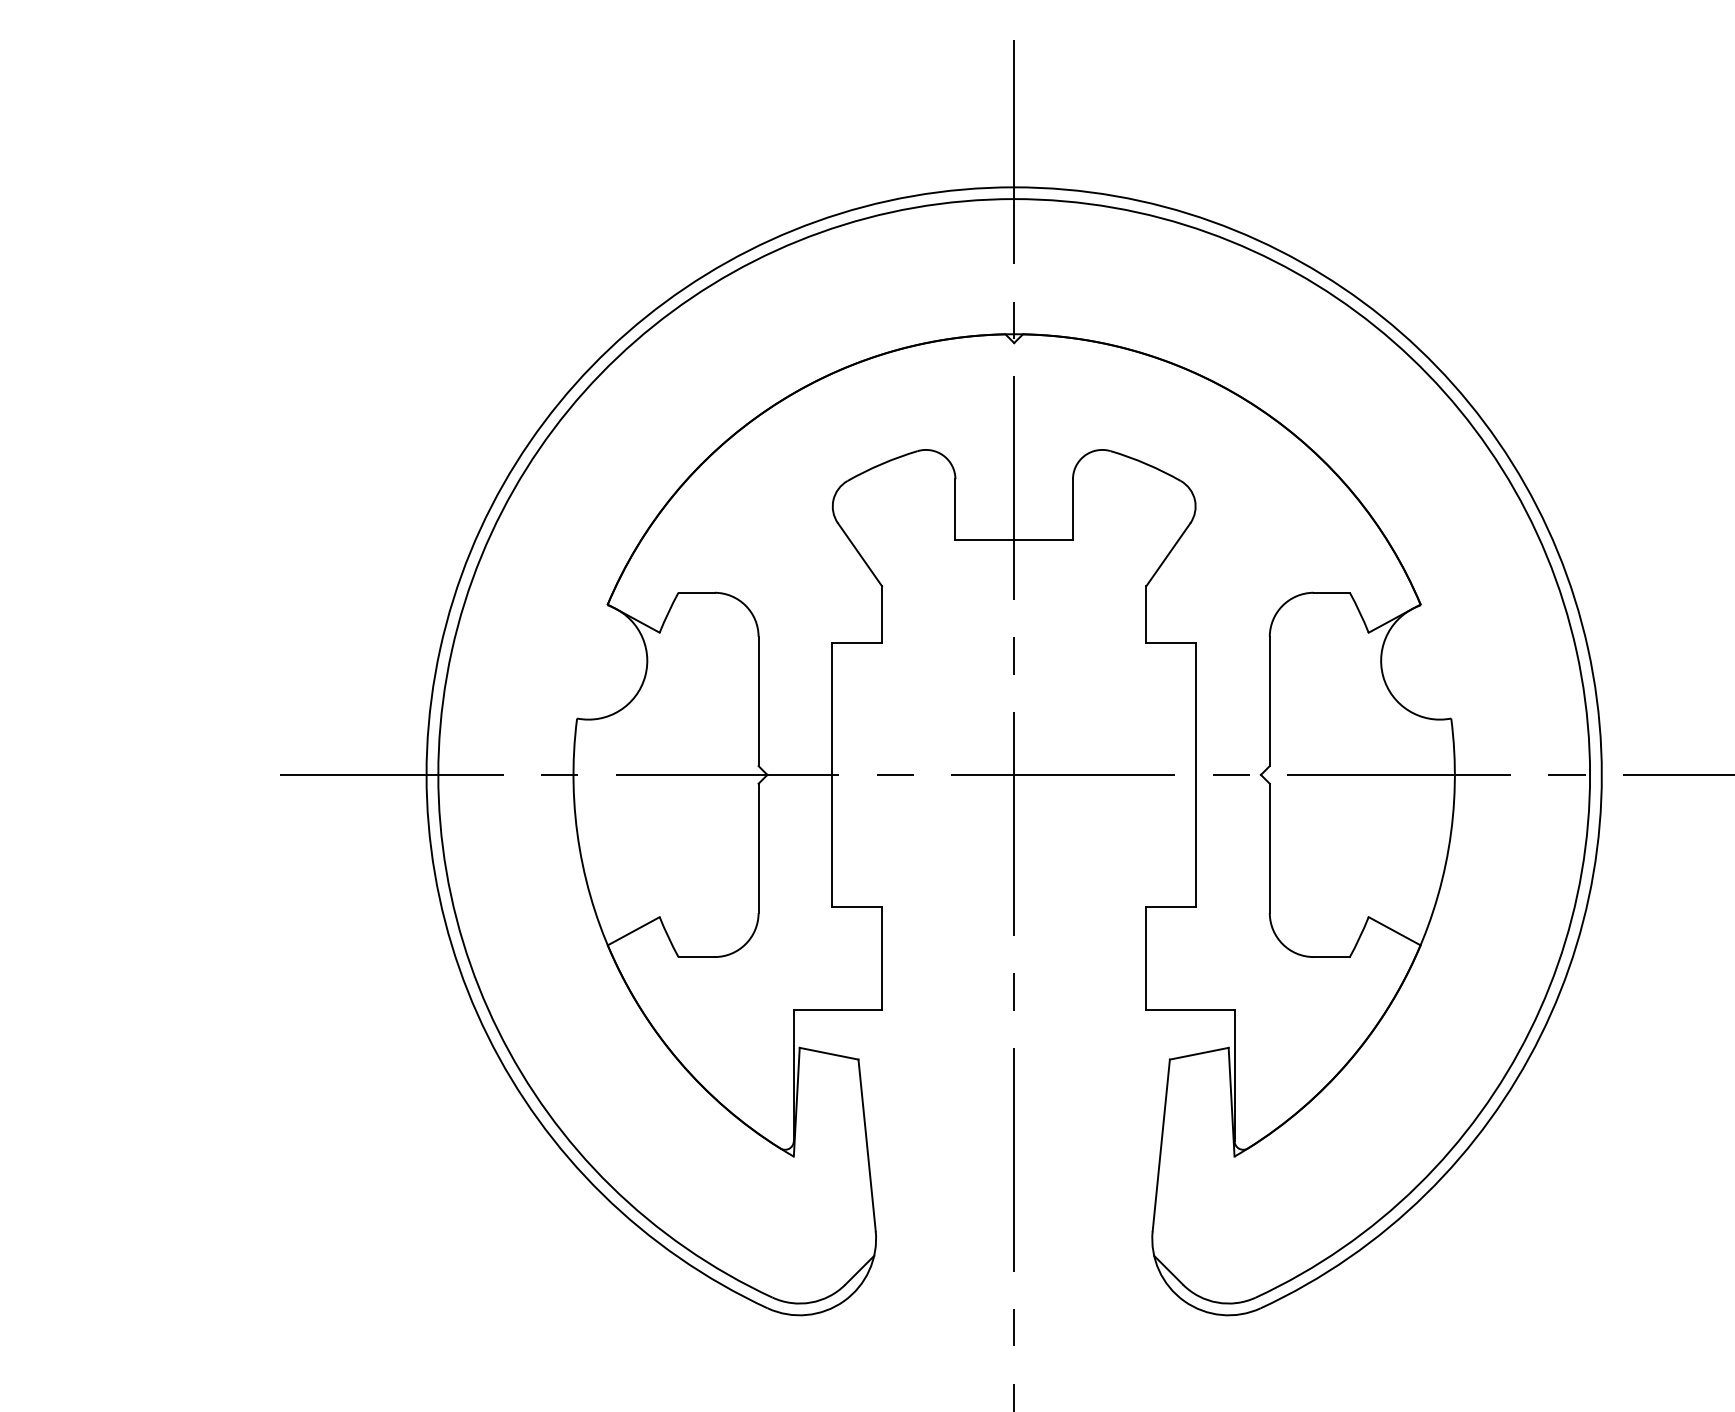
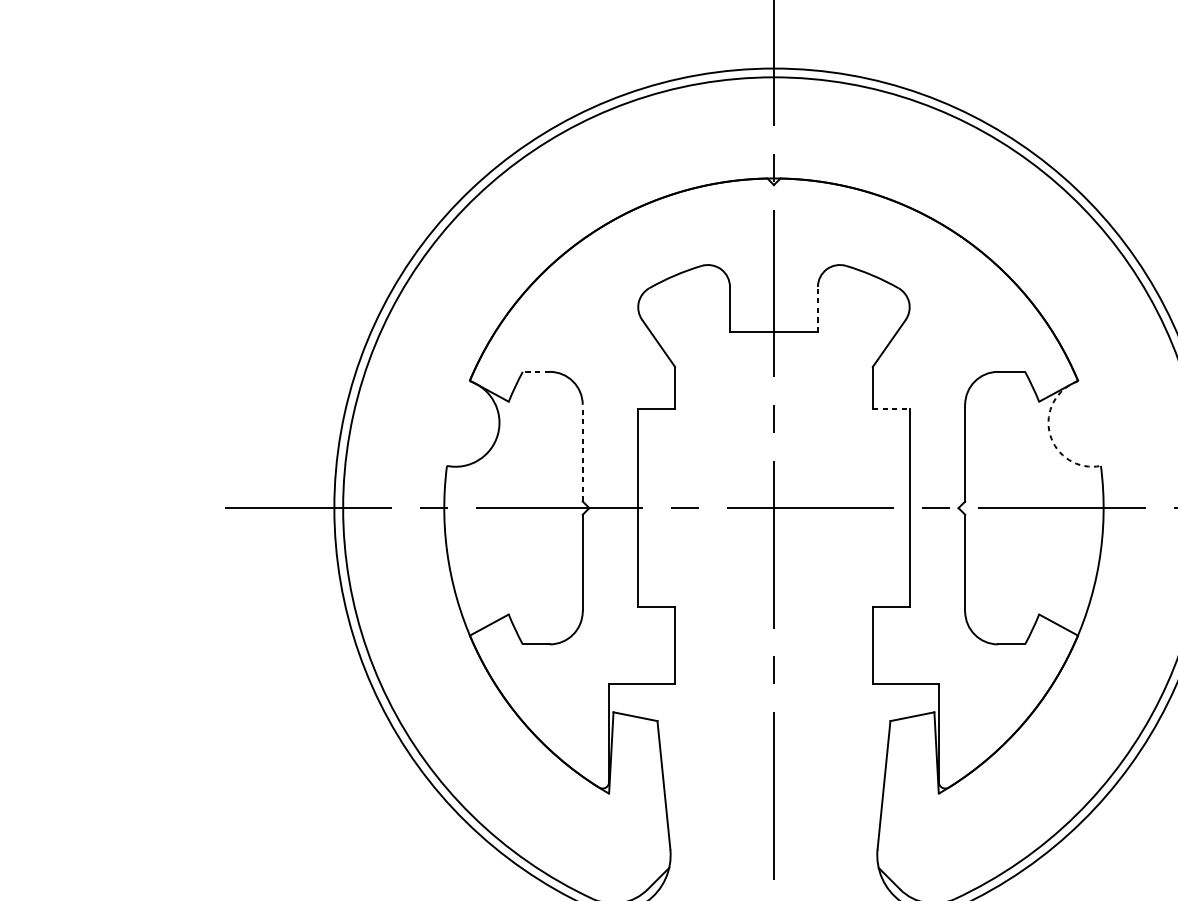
line: (1072, 509) -> (817, 309), solid -> dashed
line: (696, 592) -> (536, 371), solid -> dashed
line: (1171, 642) -> (891, 409), solid -> dashed
arc: (1383, 676) -> (1050, 434), solid -> dashed
line: (758, 701) -> (582, 453), solid -> dashed

